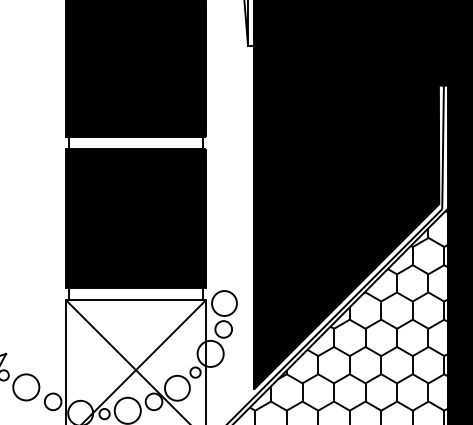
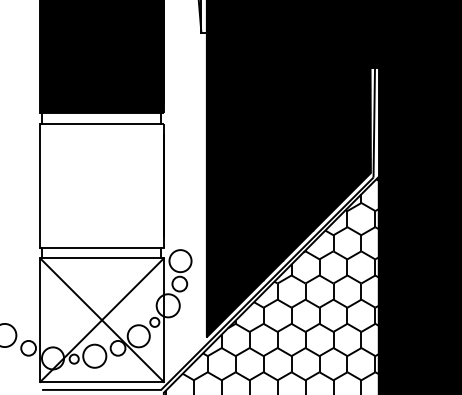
fill: (135, 218) -> (101, 185), removed

